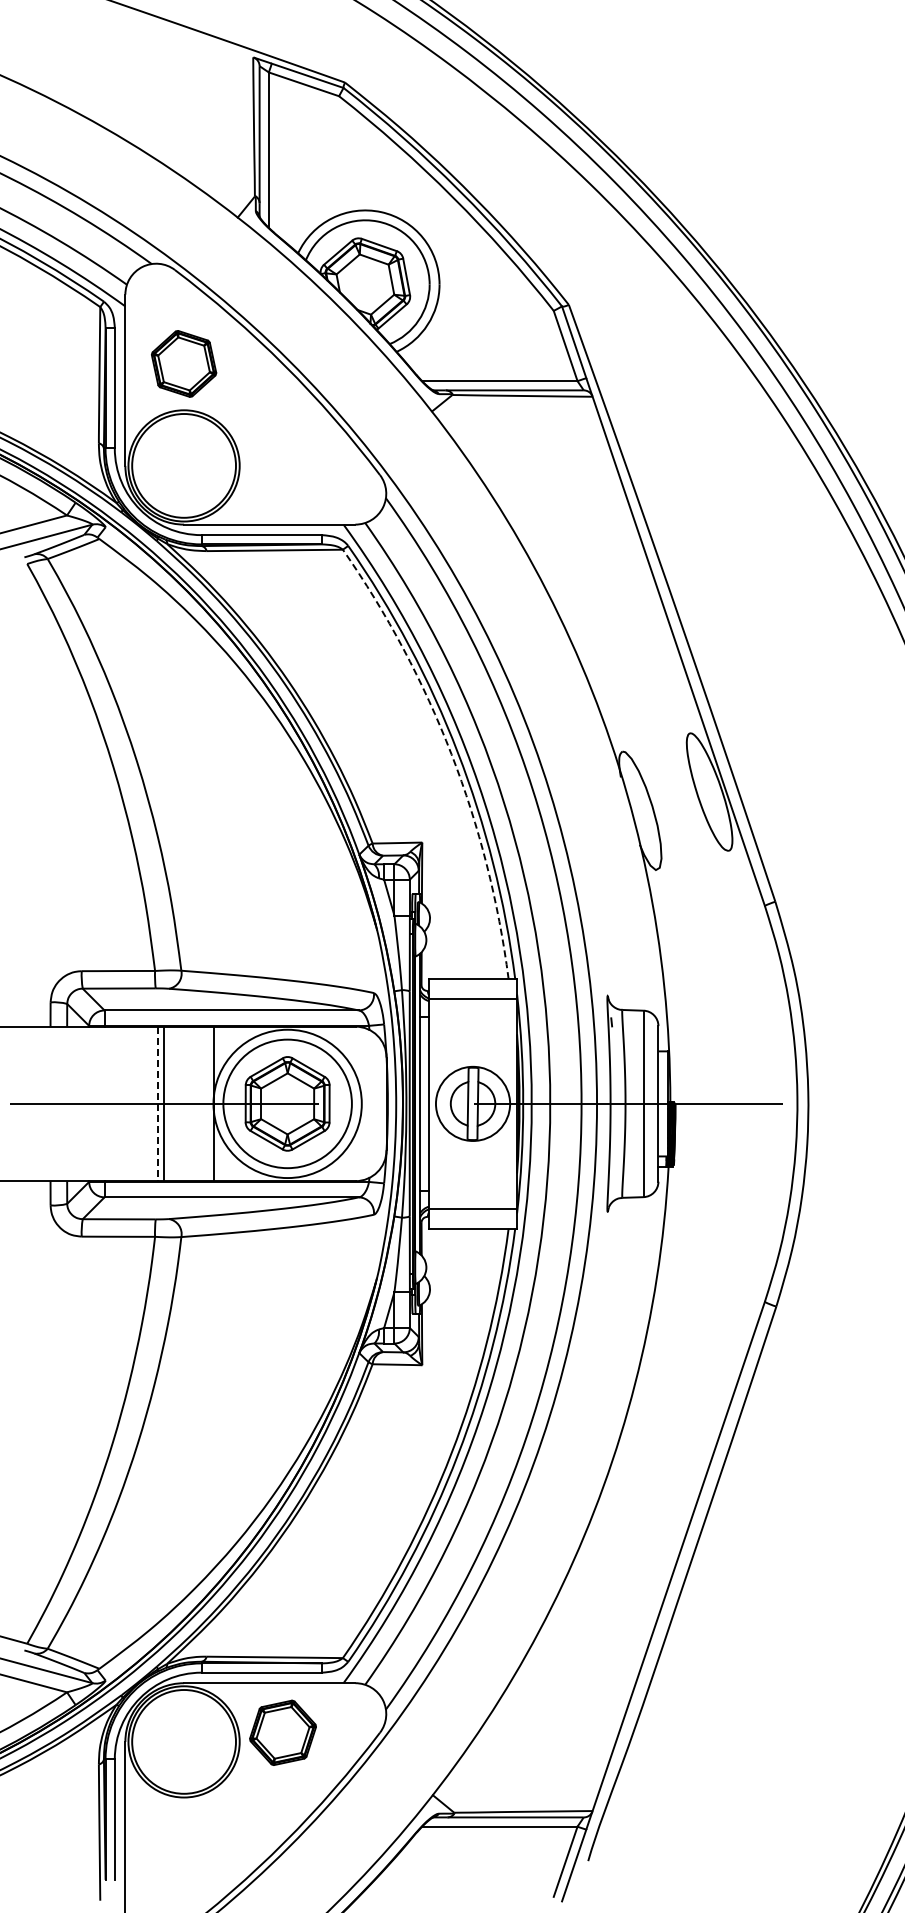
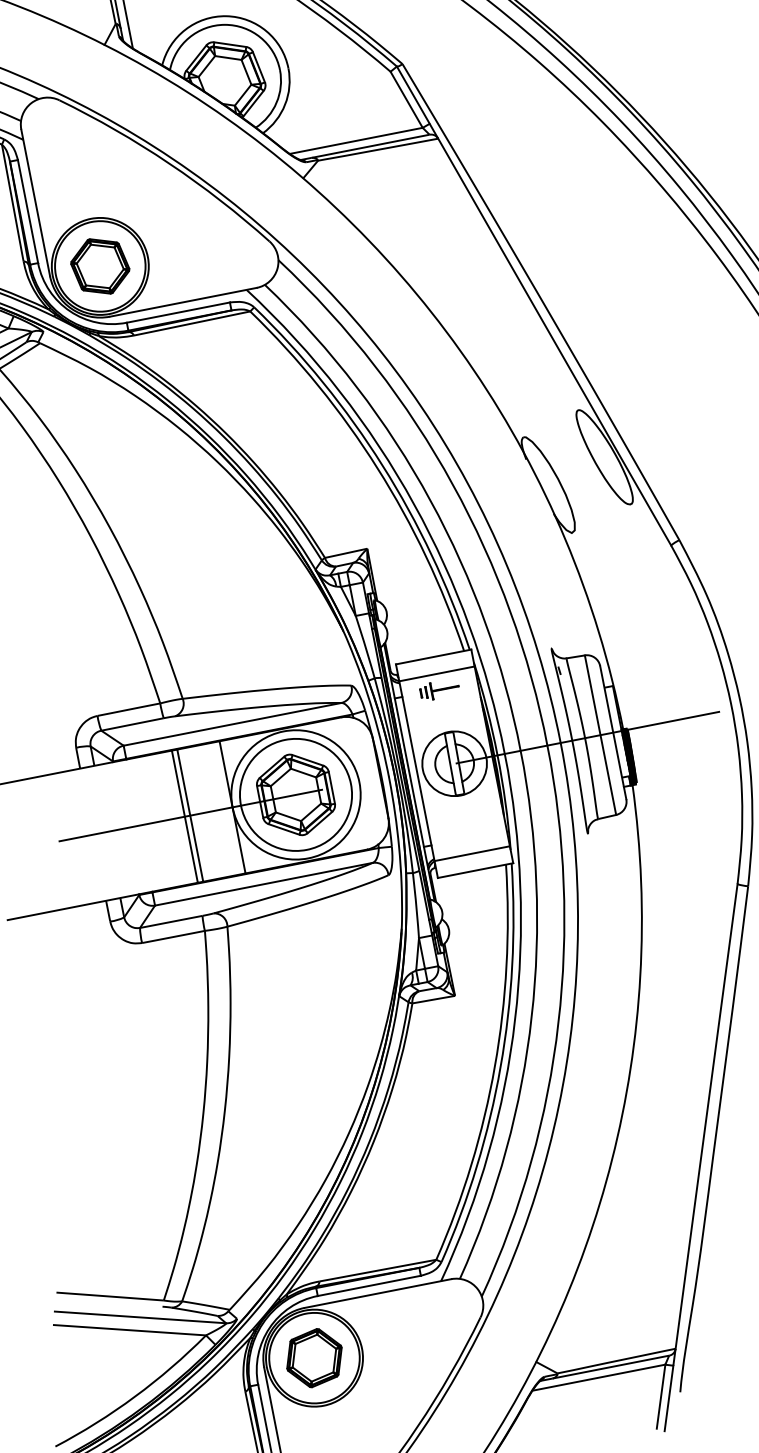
part: (184, 363) -> (100, 266), moved
arc: (451, 754) -> (377, 468), dashed -> solid
part: (472, 1017) -> (439, 689), added
line: (157, 1104) -> (184, 817), dashed -> solid
part: (282, 1732) -> (313, 1357), moved

